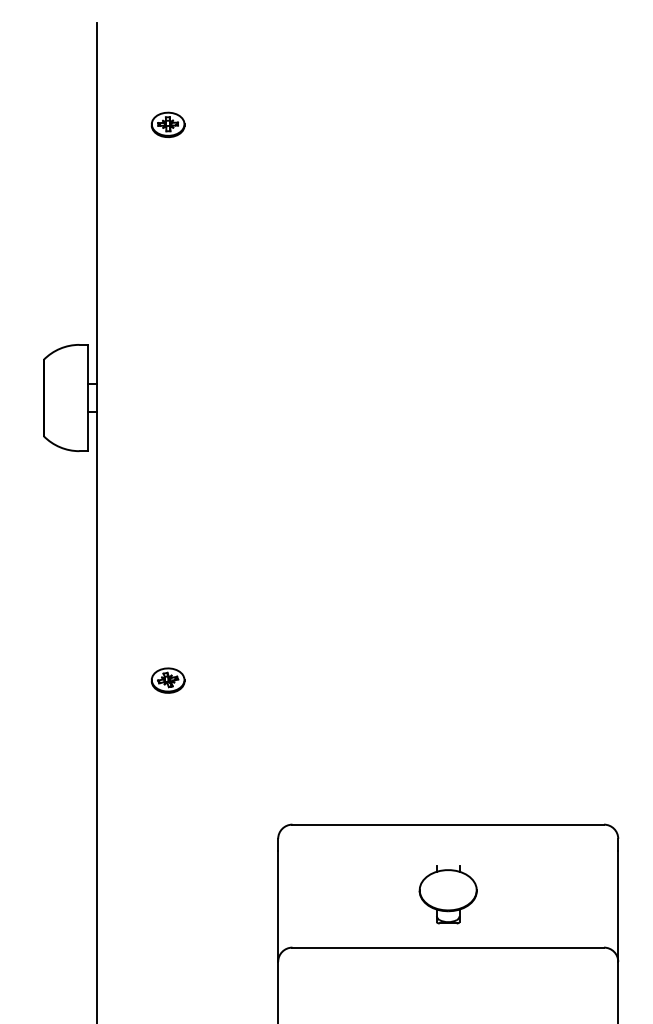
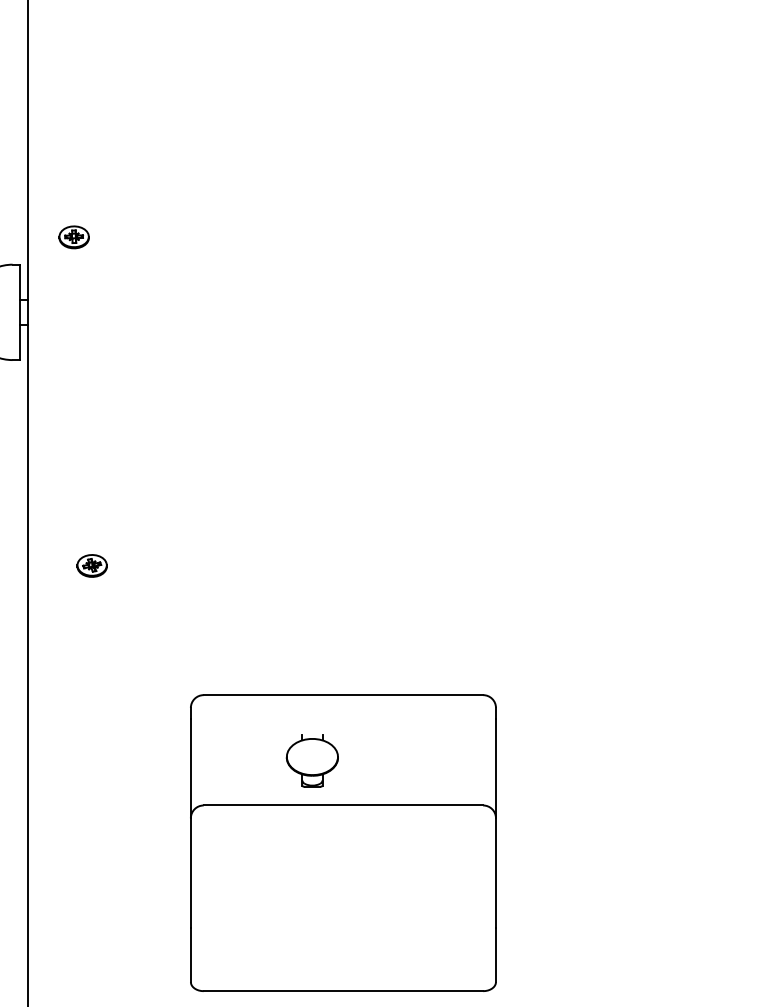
part: (167, 125) -> (73, 237), moved
part: (447, 894) -> (311, 760), moved

